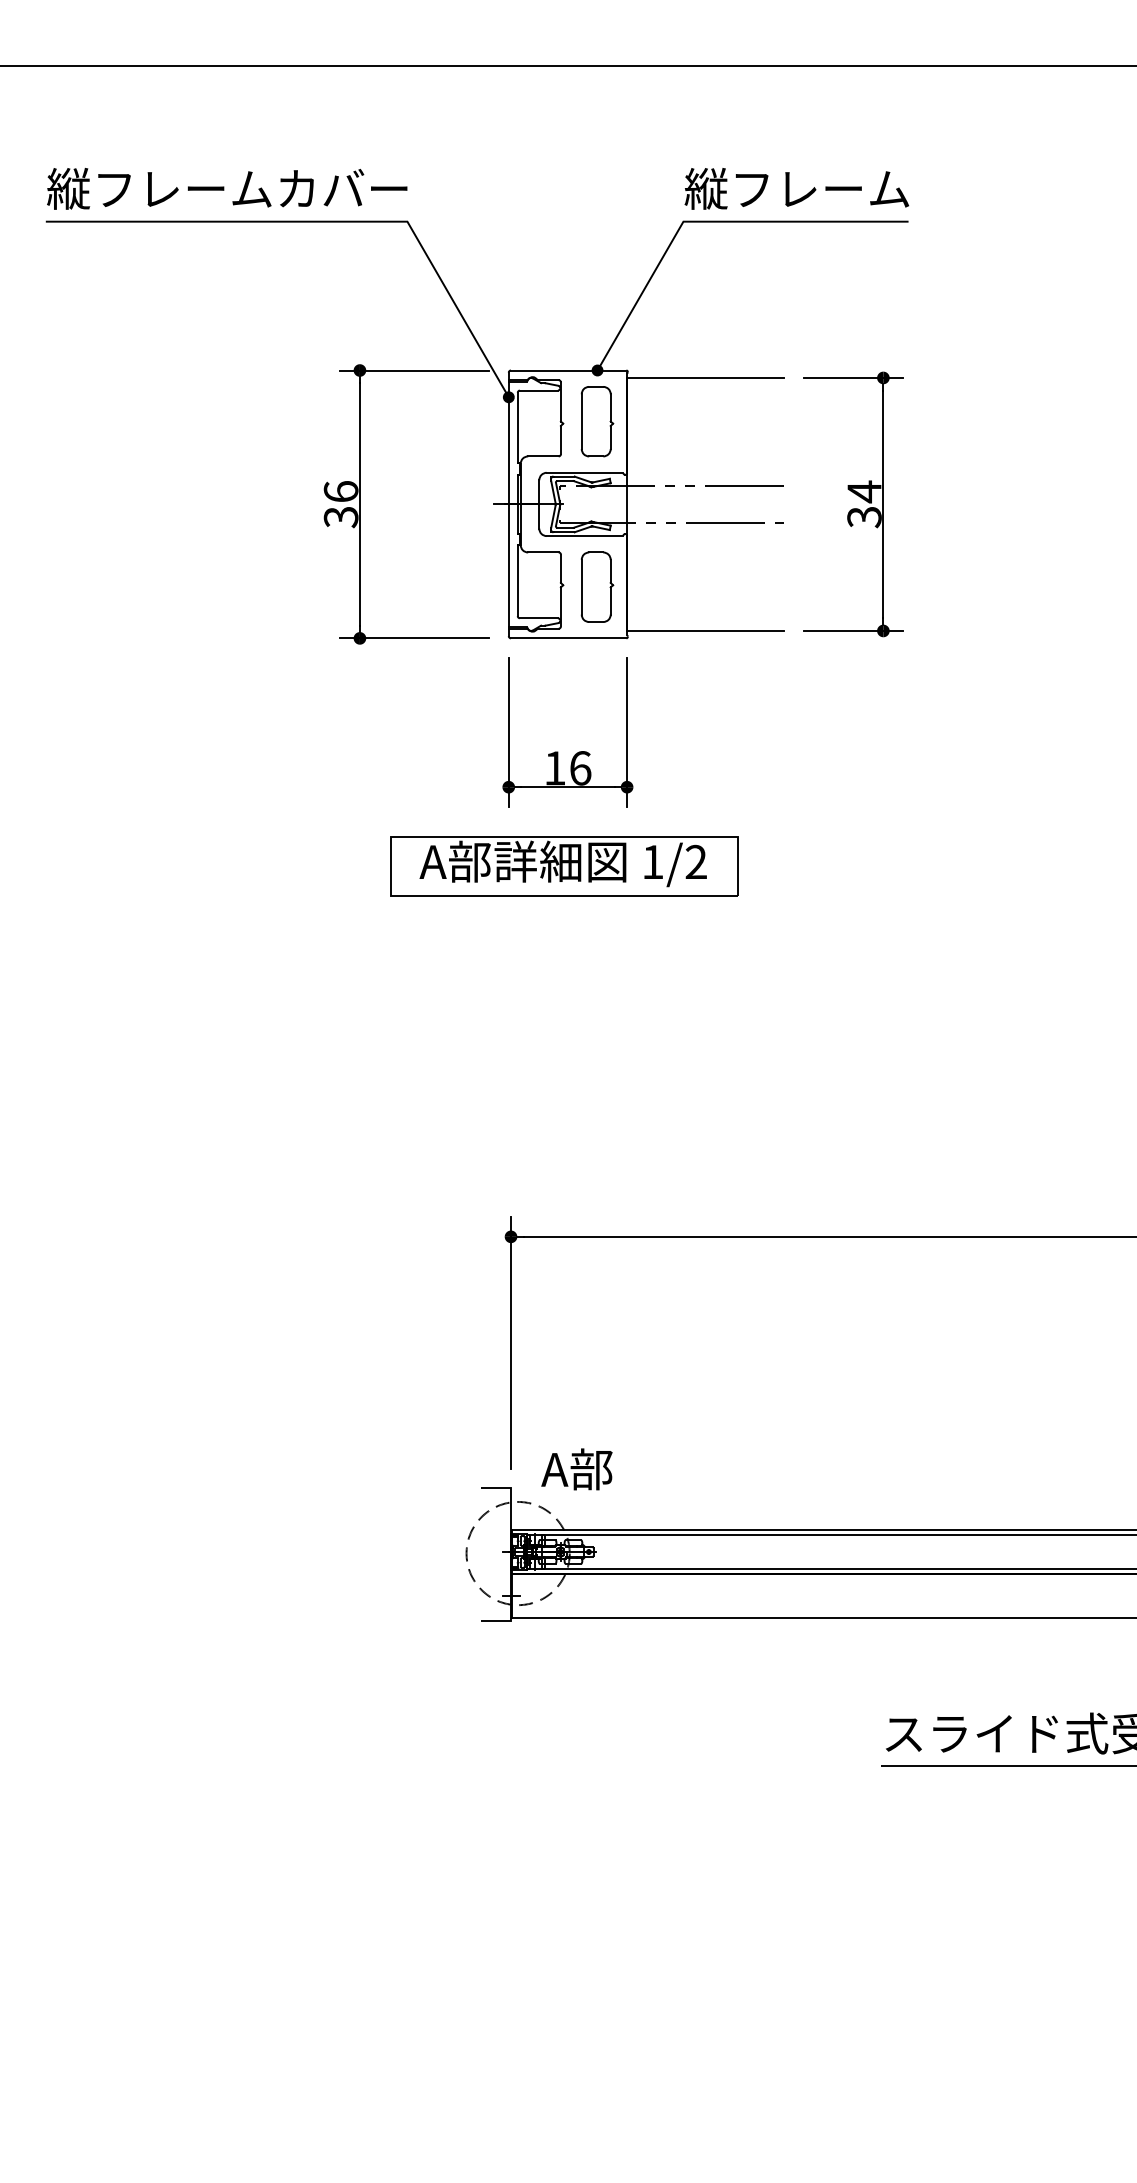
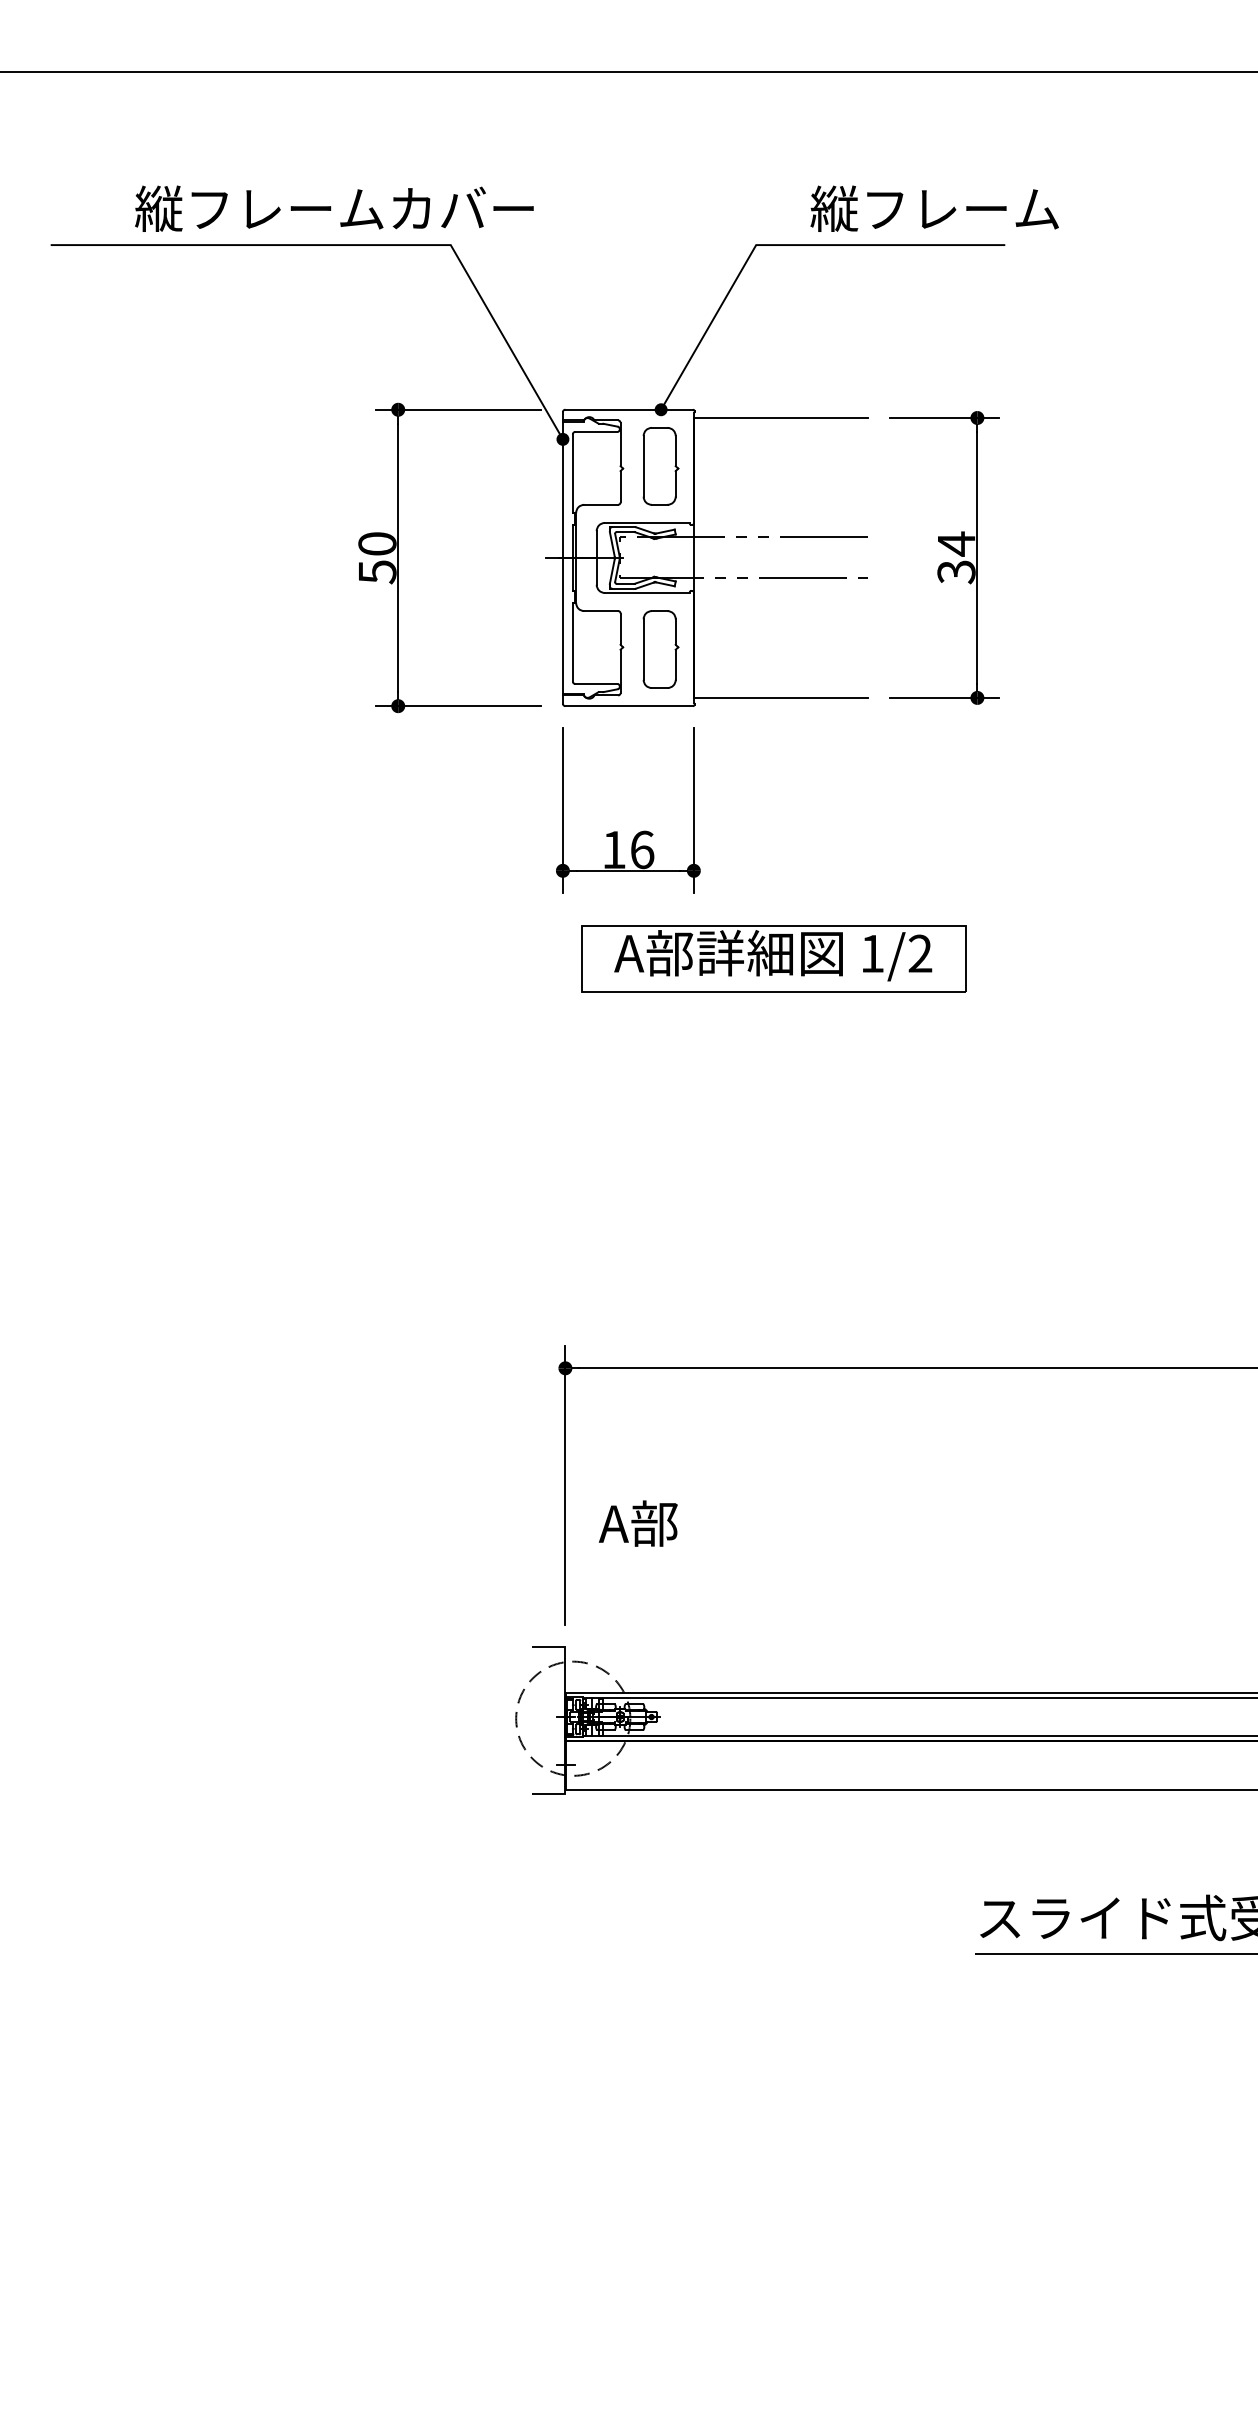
text: (227, 188) -> (334, 208), moved
text: (796, 188) -> (934, 208), moved
text: (341, 504) -> (377, 557), 36 -> 50
part: (563, 866) -> (773, 958), moved
text: (576, 1469) -> (637, 1523), moved

